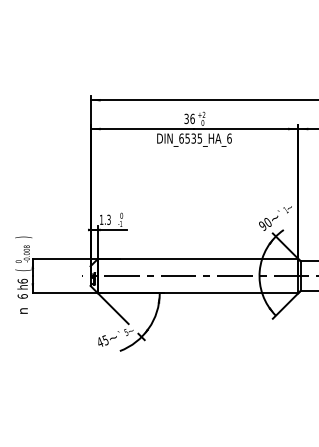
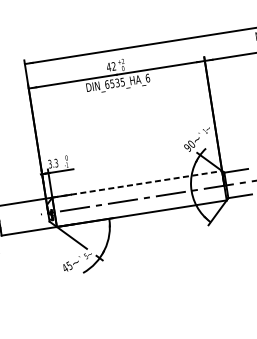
text: (189, 118) -> (111, 66), 36 -> 42
text: (101, 219) -> (50, 163), 1.3 -> 3.3
line: (198, 258) -> (137, 184), solid -> dashed

